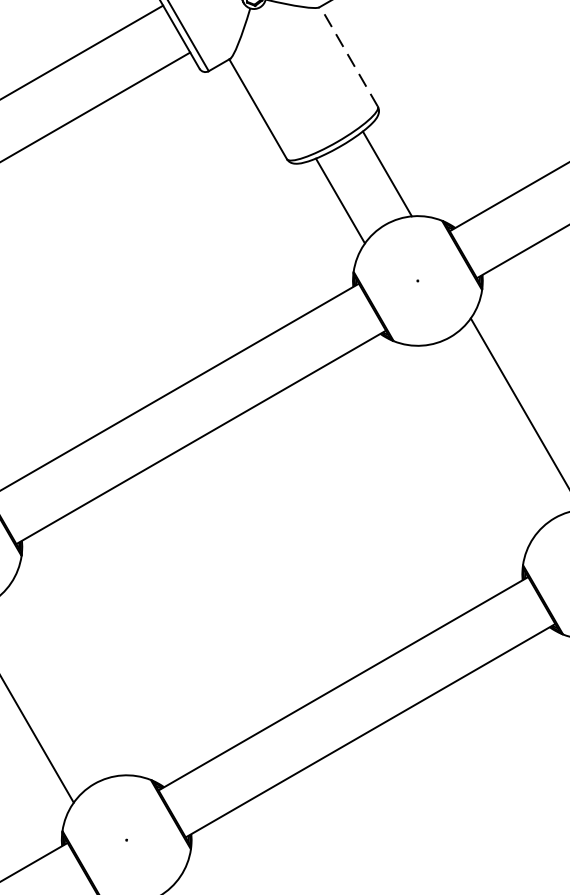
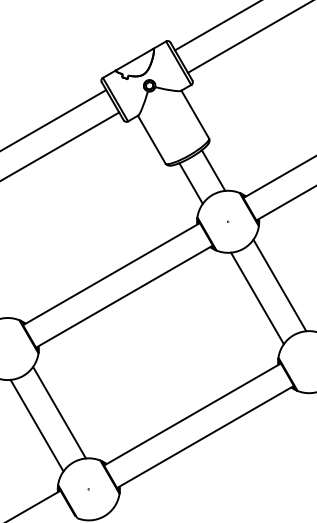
line: (349, 56) -> (195, 114), dashed -> solid
line: (479, 441) -> (257, 298), added
line: (65, 679) -> (59, 412), added

